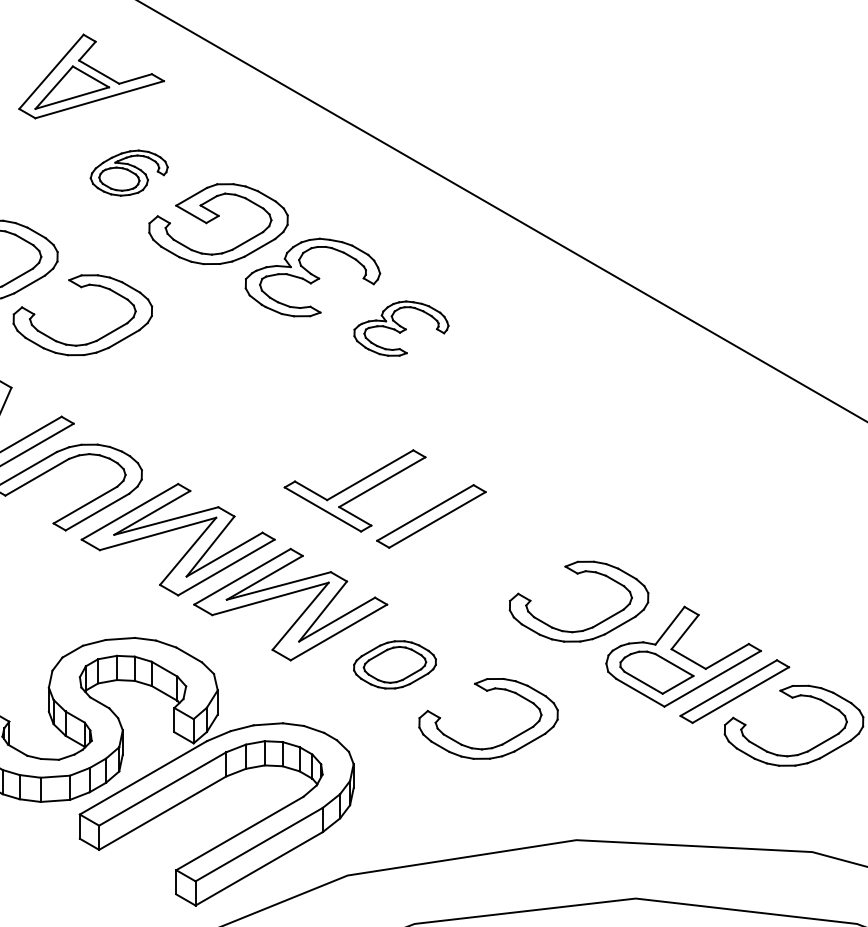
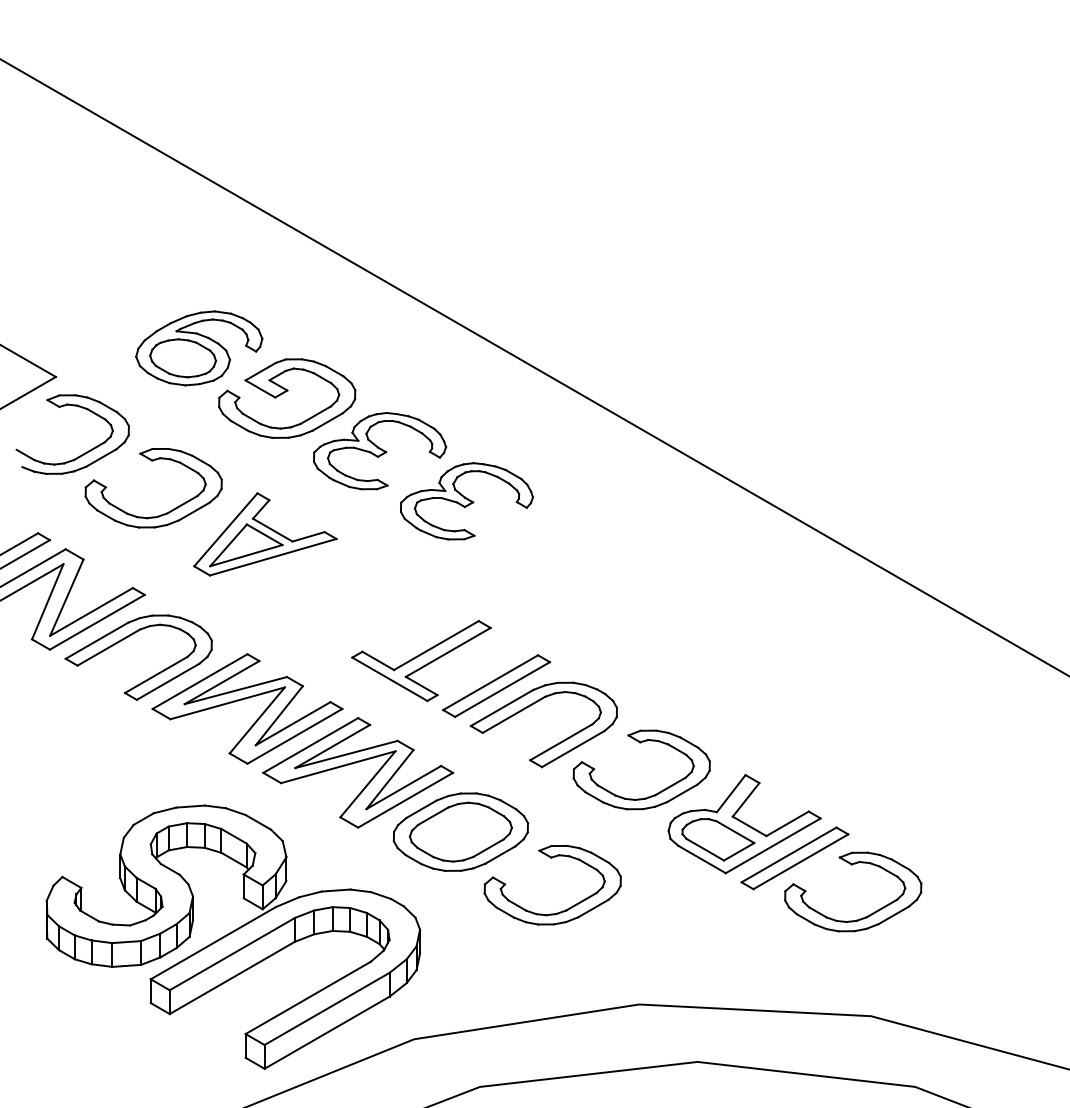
part: (91, 76) -> (265, 534), moved
part: (129, 173) -> (199, 348), size x1.67
part: (401, 328) -> (467, 501), size x1.43
part: (469, 535) -> (534, 704), added
part: (394, 664) -> (460, 831), size x1.67

